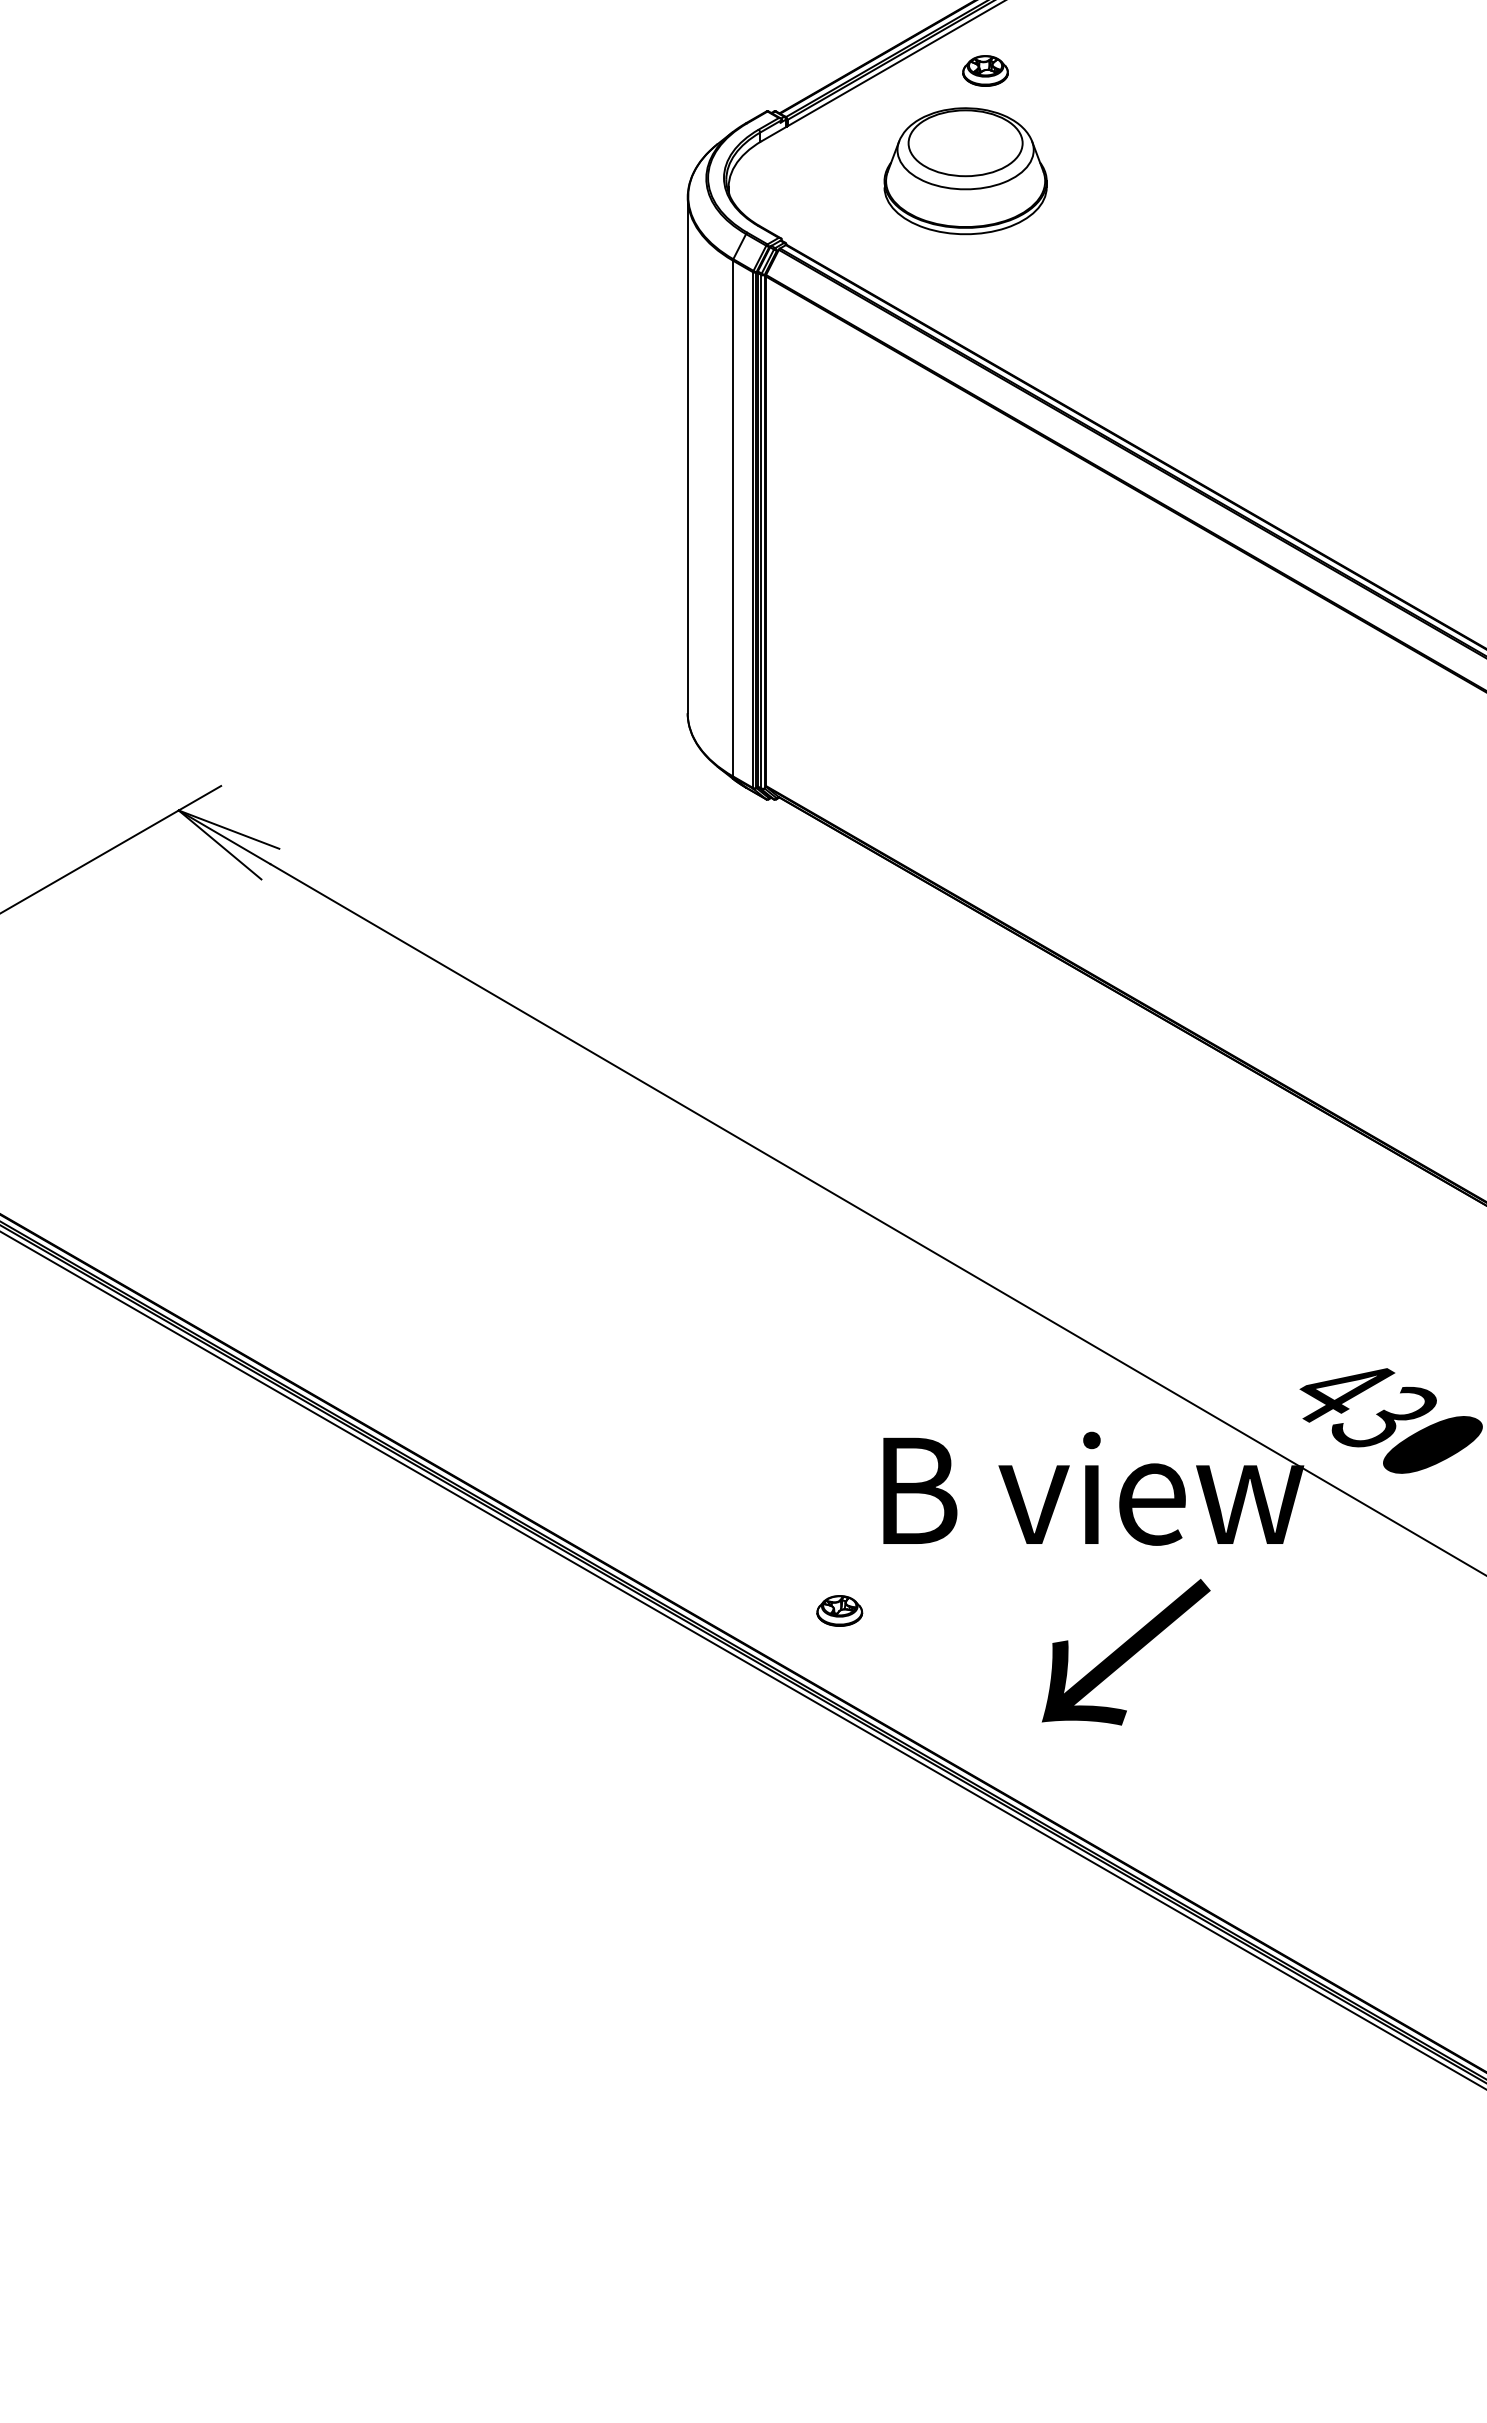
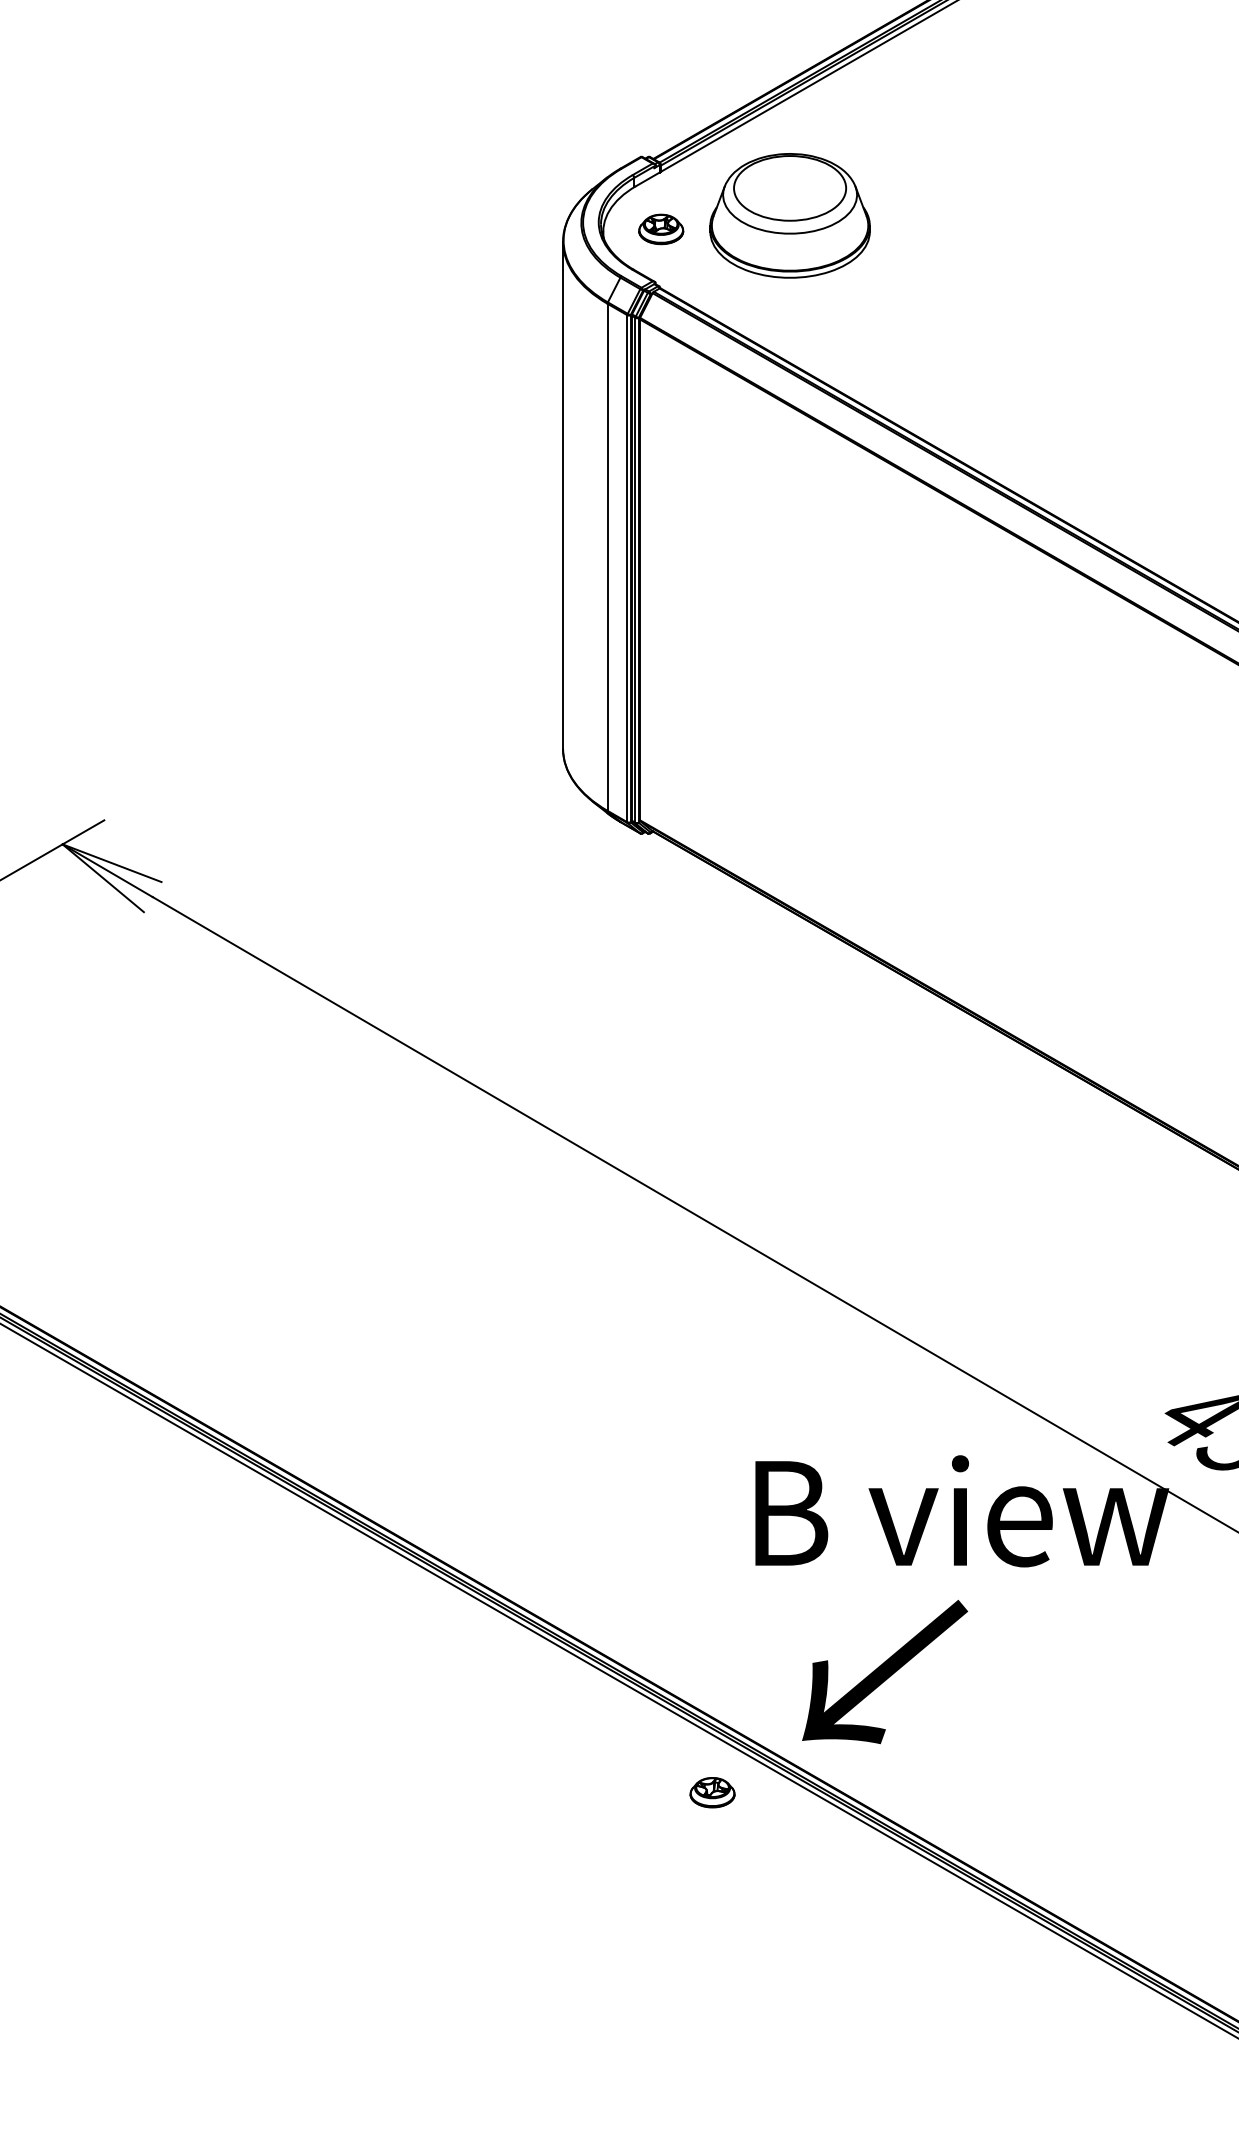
part: (985, 70) -> (661, 228), moved
part: (965, 171) -> (789, 216), moved
part: (839, 1610) -> (712, 1792), moved
text: (1125, 1652) -> (884, 1672), moved

